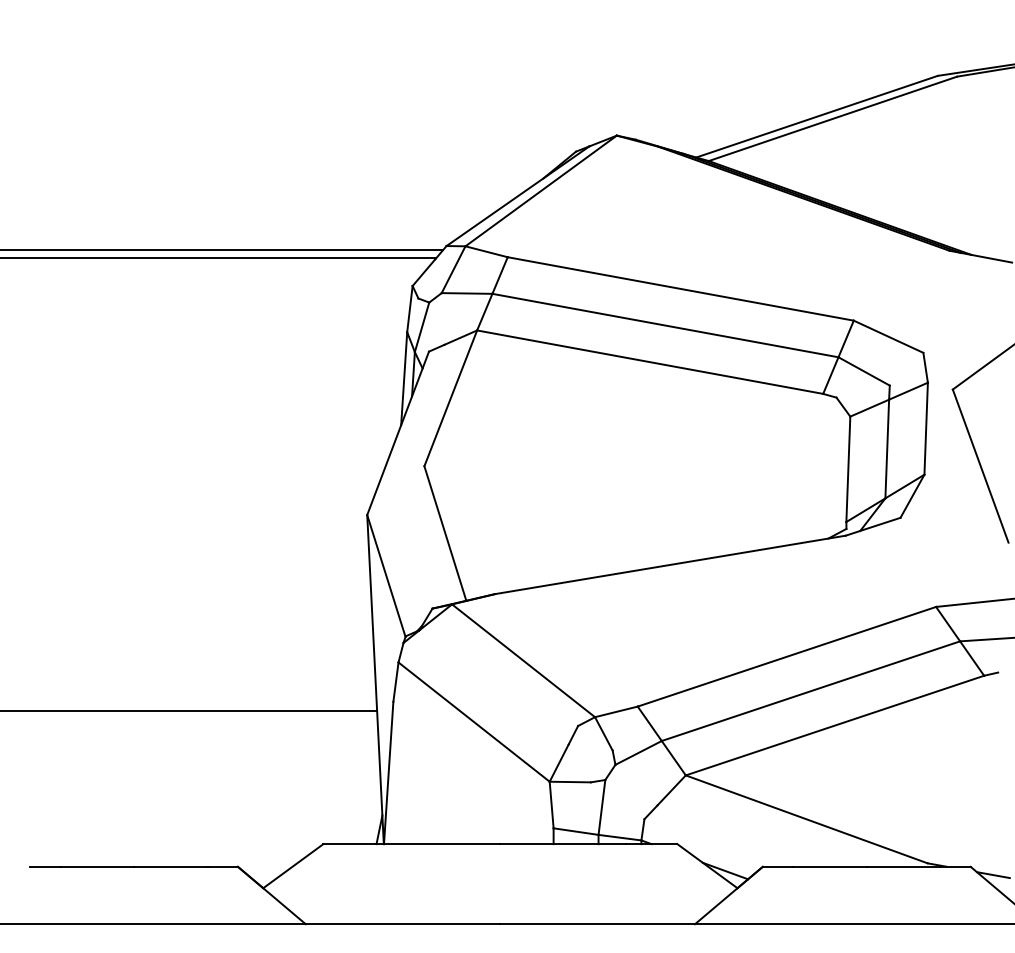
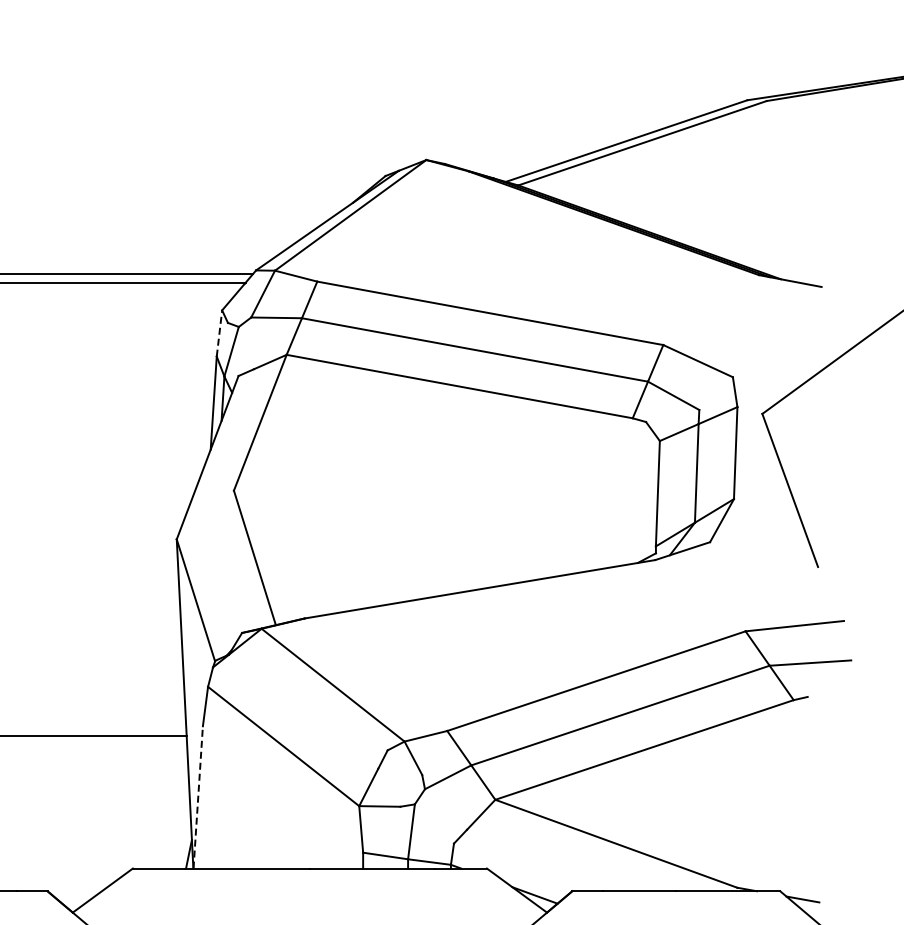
line: (409, 308) -> (219, 332), solid -> dashed
line: (388, 772) -> (198, 796), solid -> dashed

